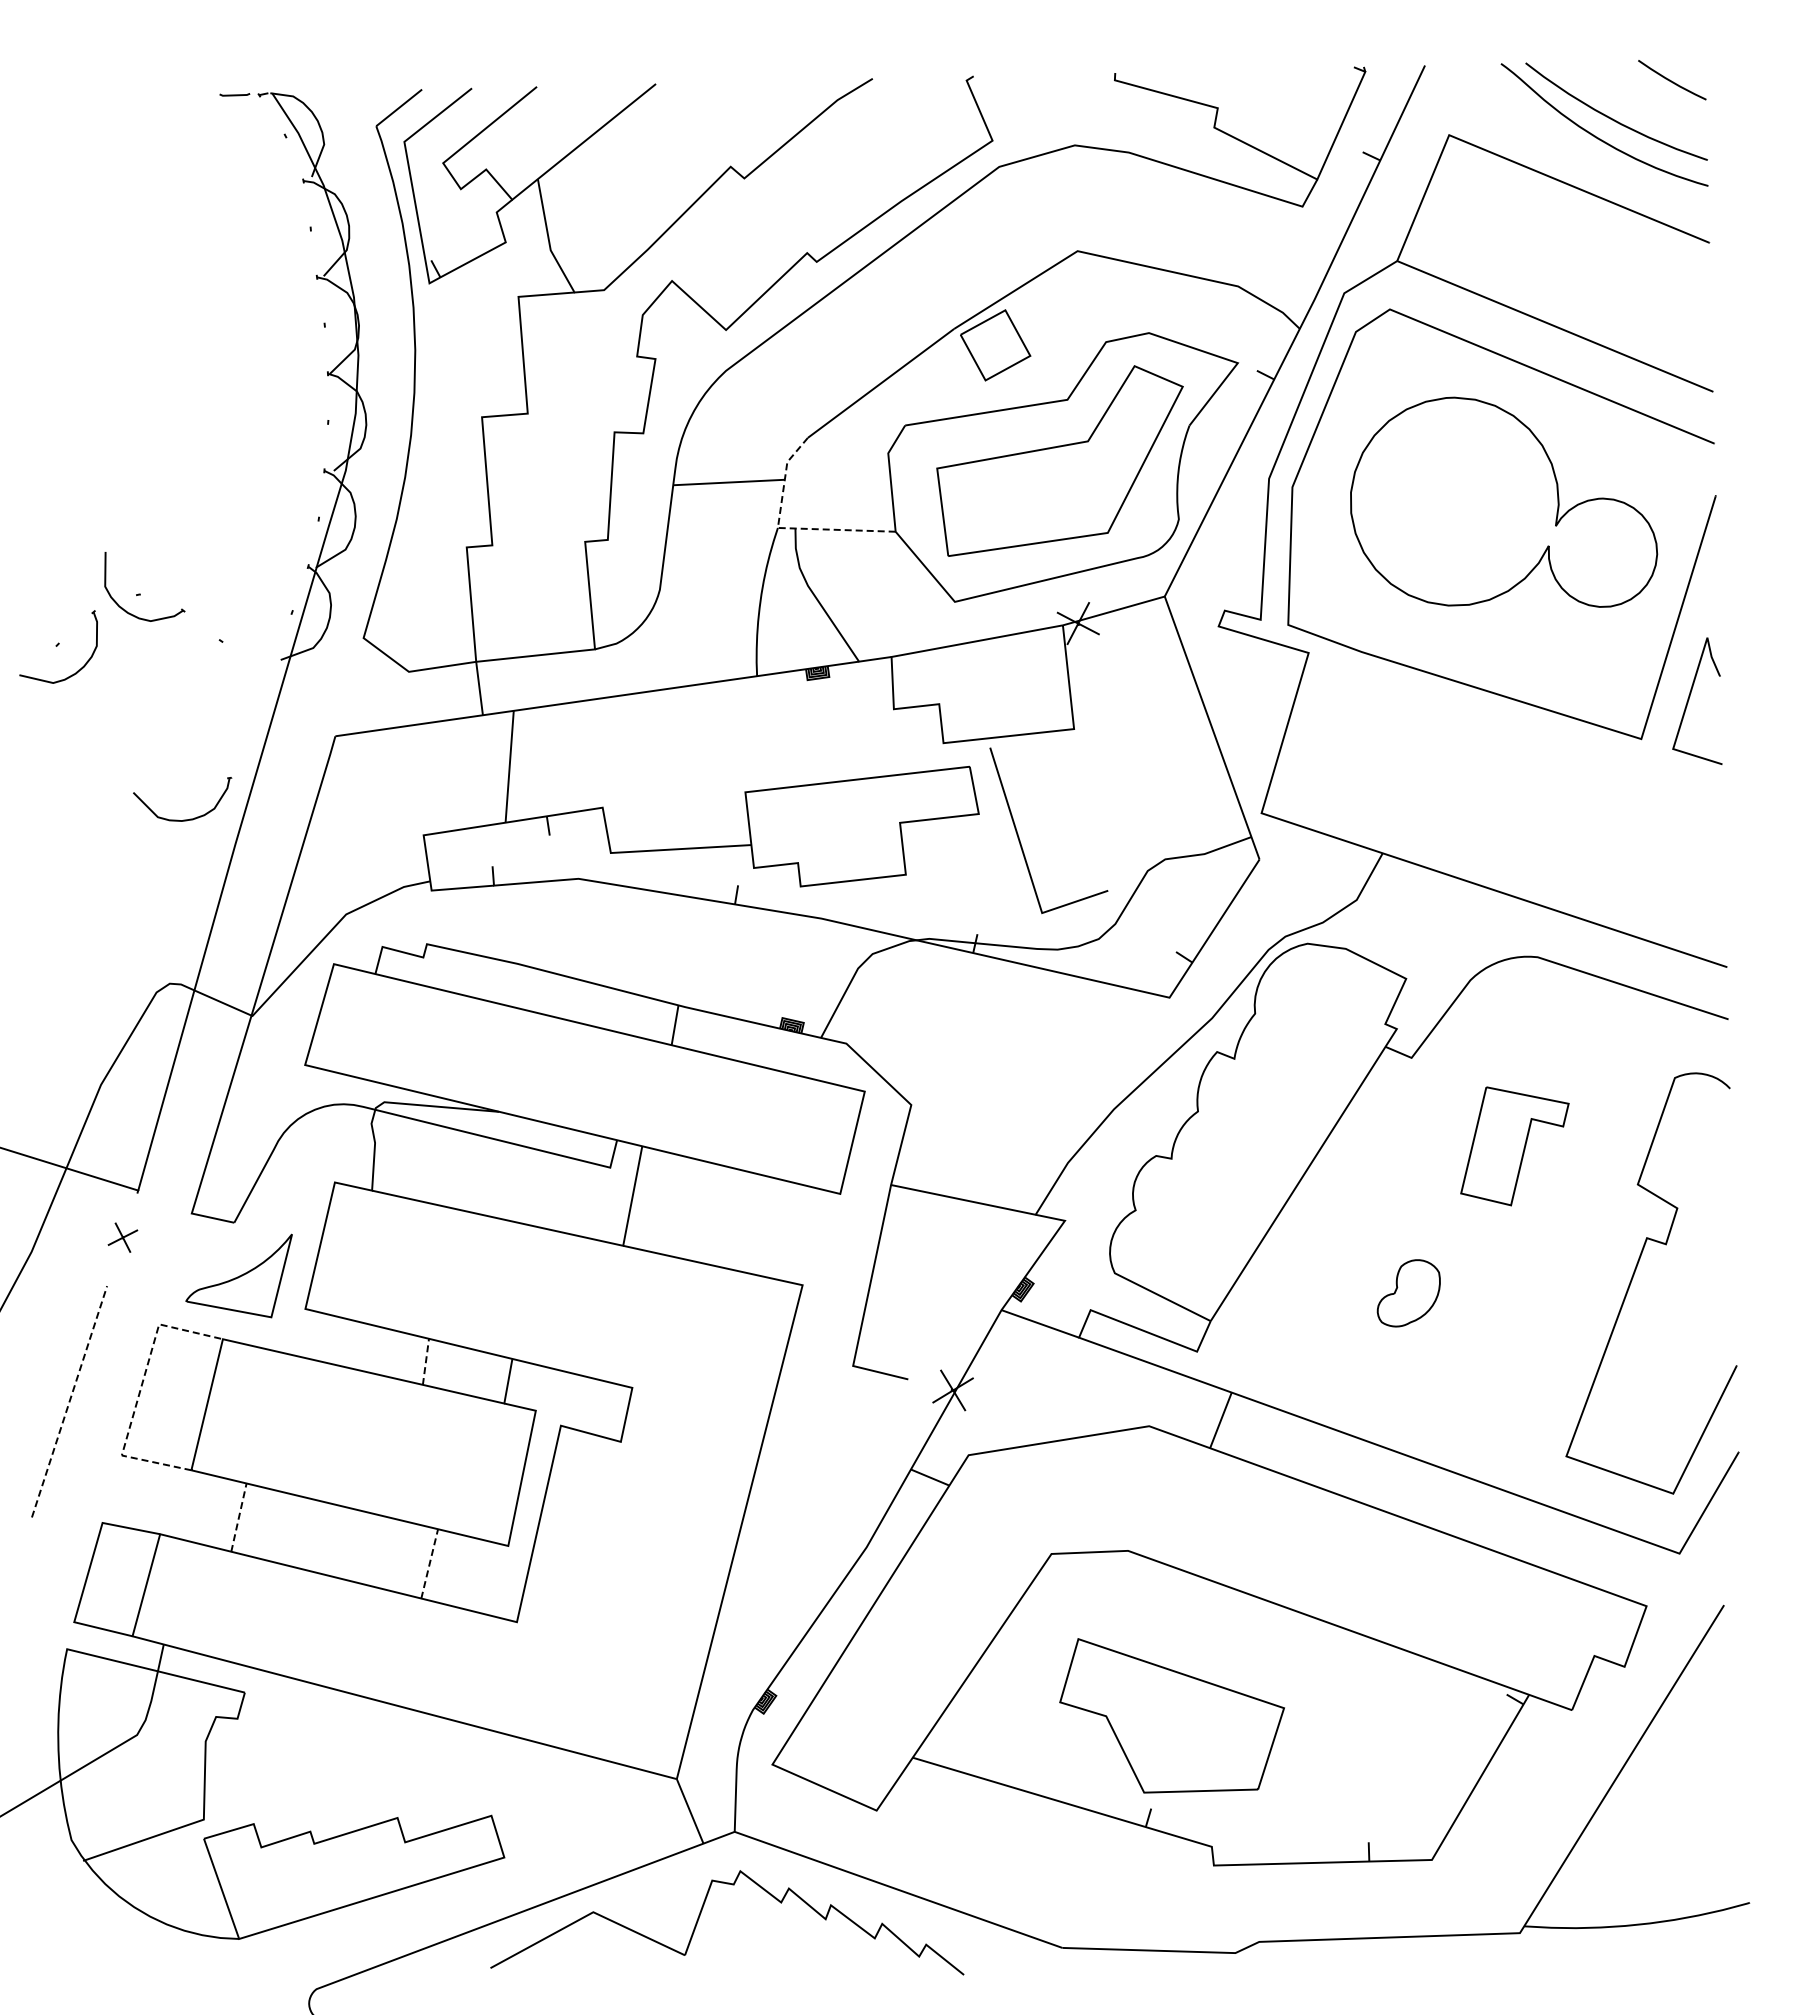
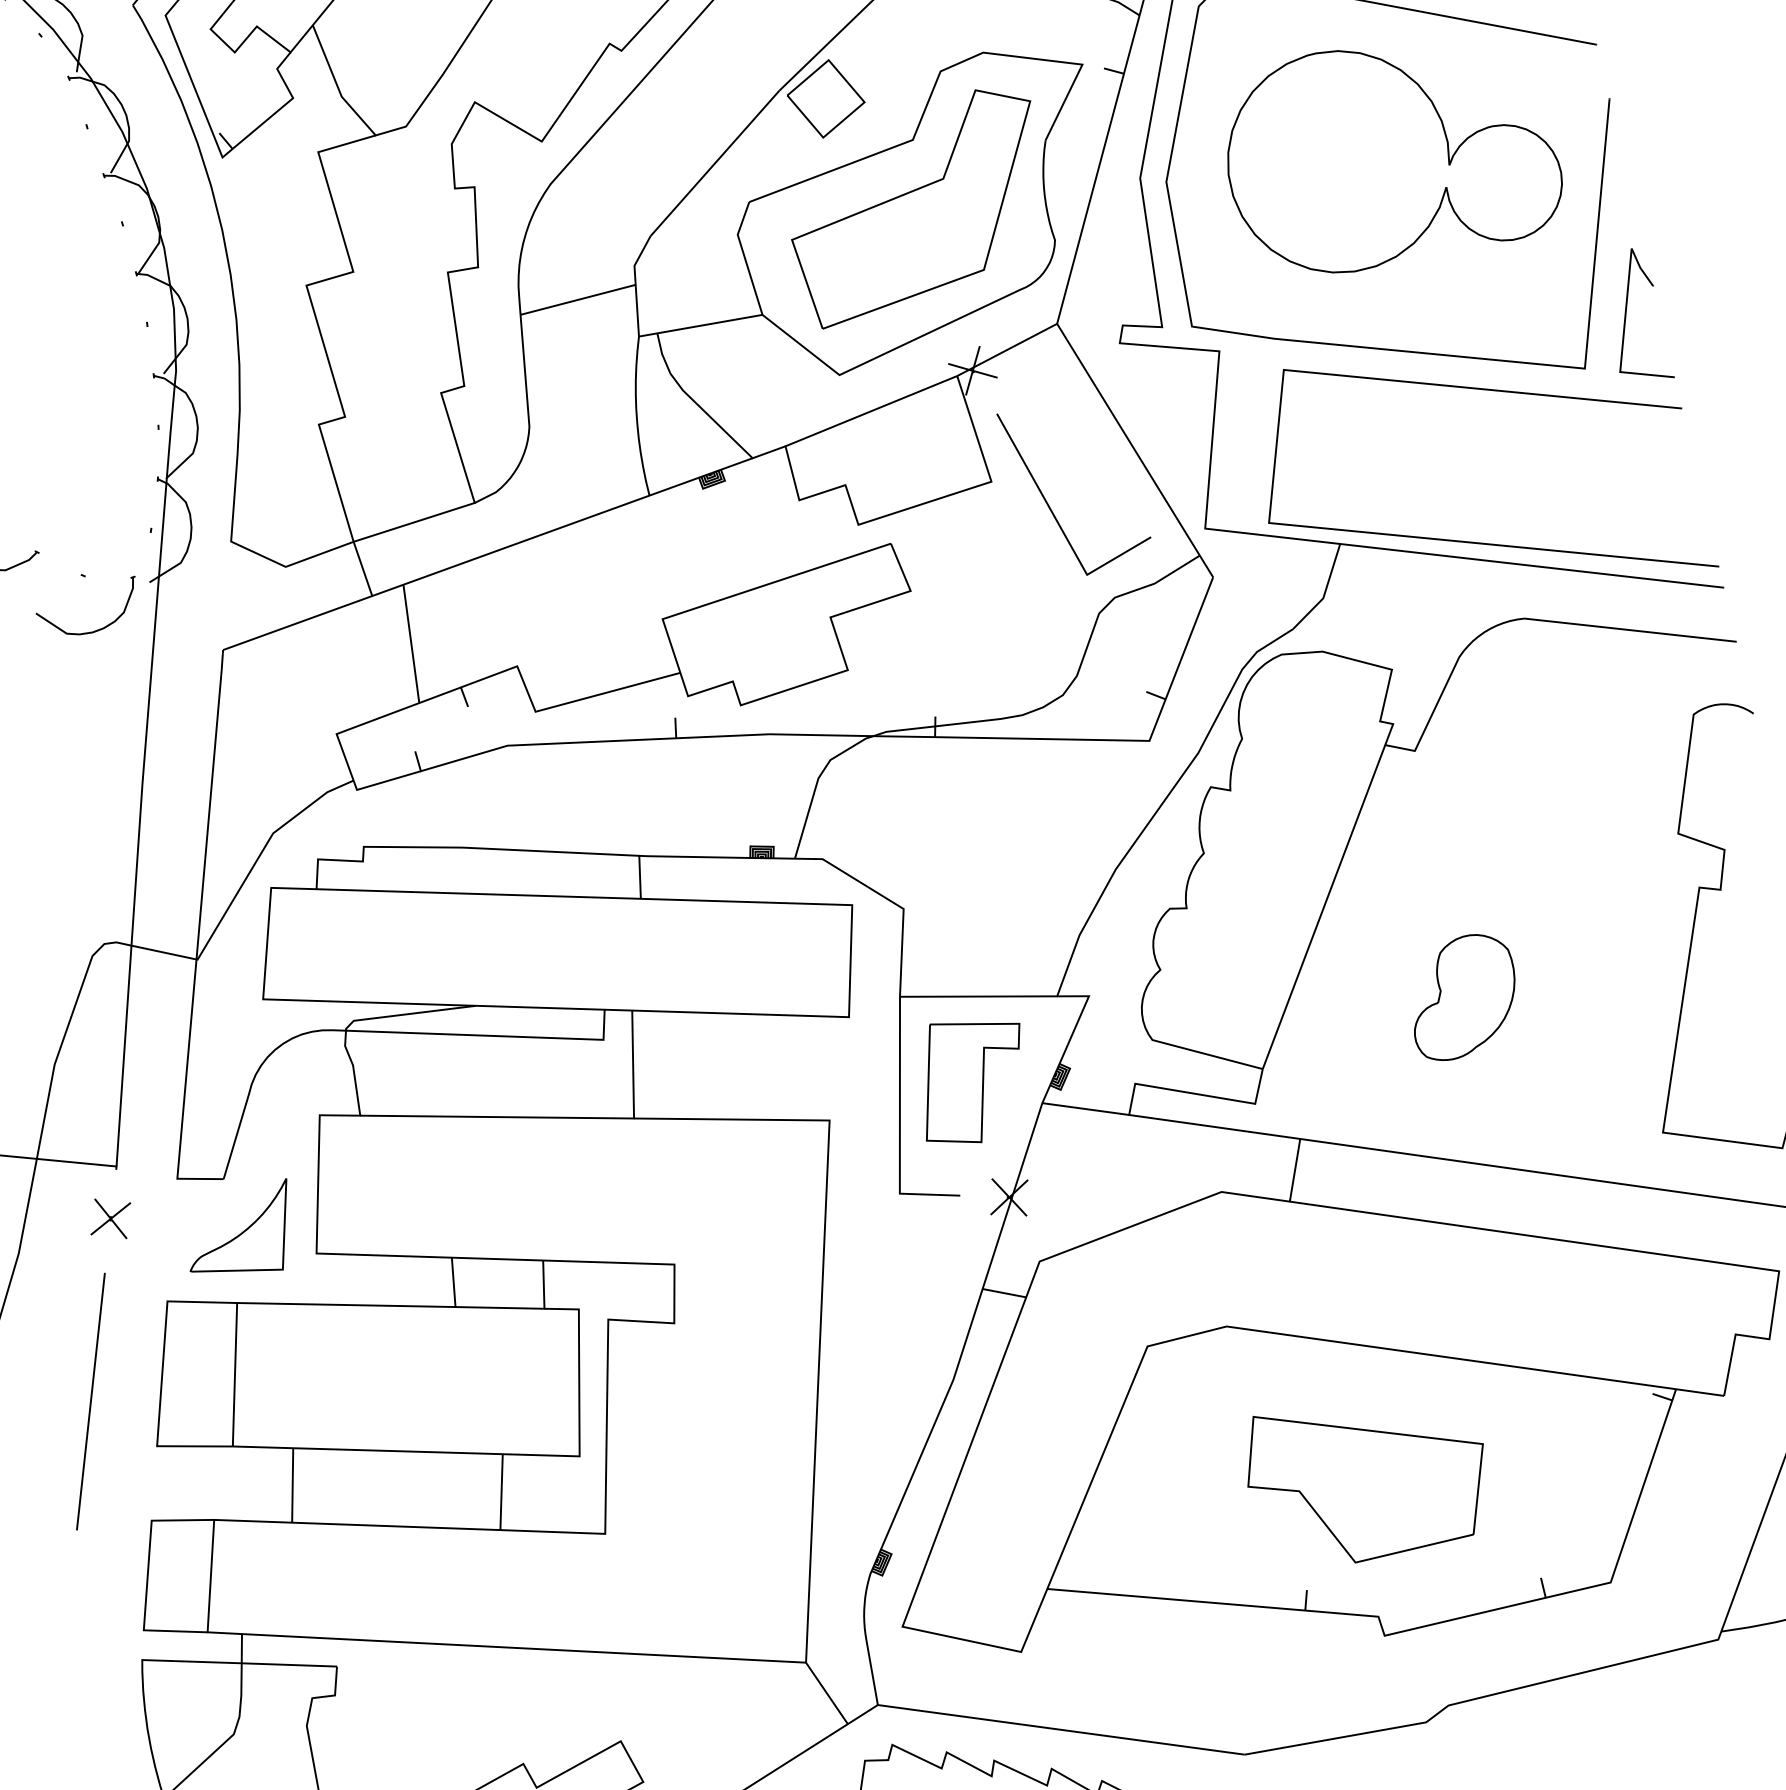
line: (785, 528) -> (646, 335), dashed -> solid
part: (183, 819) -> (94, 630), moved
line: (1019, 836) -> (1046, 499), moved
part: (1502, 875) -> (1469, 541), added
part: (1514, 1146) -> (972, 1080), moved
part: (122, 1237) -> (110, 1218), size x1.43
part: (1408, 1293) -> (1462, 997), size x1.67
line: (425, 1362) -> (453, 1283), dashed -> solid
line: (139, 1392) -> (161, 1376), dashed -> solid
line: (69, 1401) -> (90, 1401), dashed -> solid
line: (238, 1518) -> (292, 1486), dashed -> solid
line: (429, 1564) -> (501, 1492), dashed -> solid
part: (1171, 1715) -> (1367, 1476), moved

